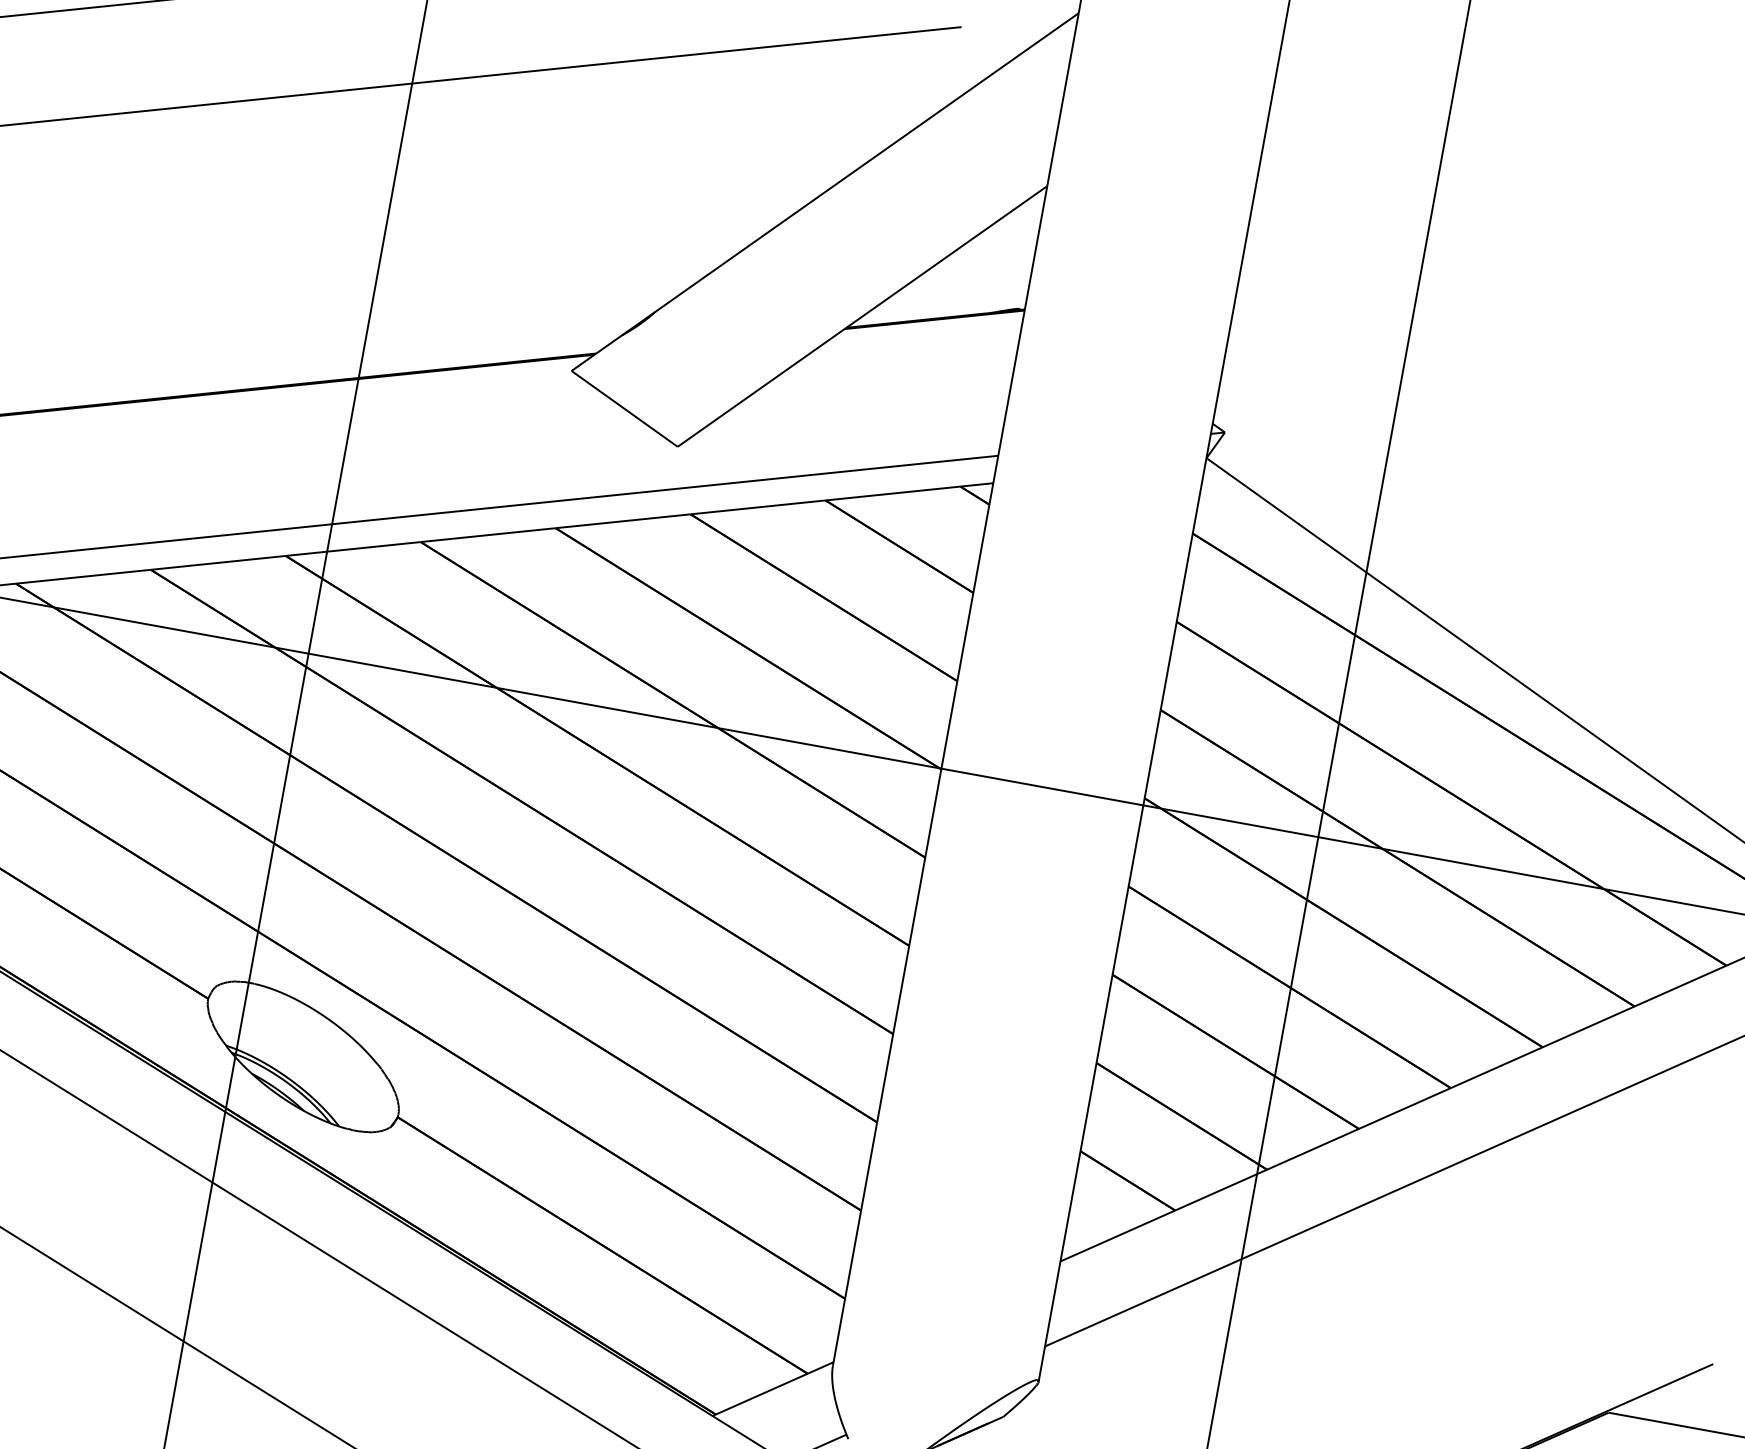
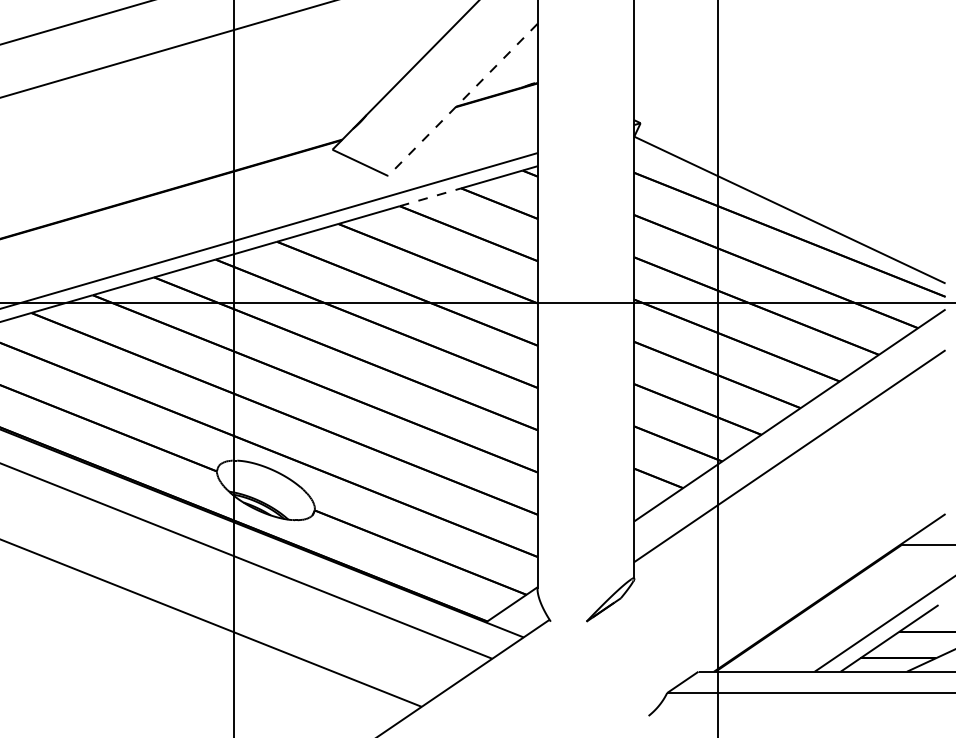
line: (862, 315) -> (462, 99), solid -> dashed
line: (758, 507) -> (430, 197), solid -> dashed

